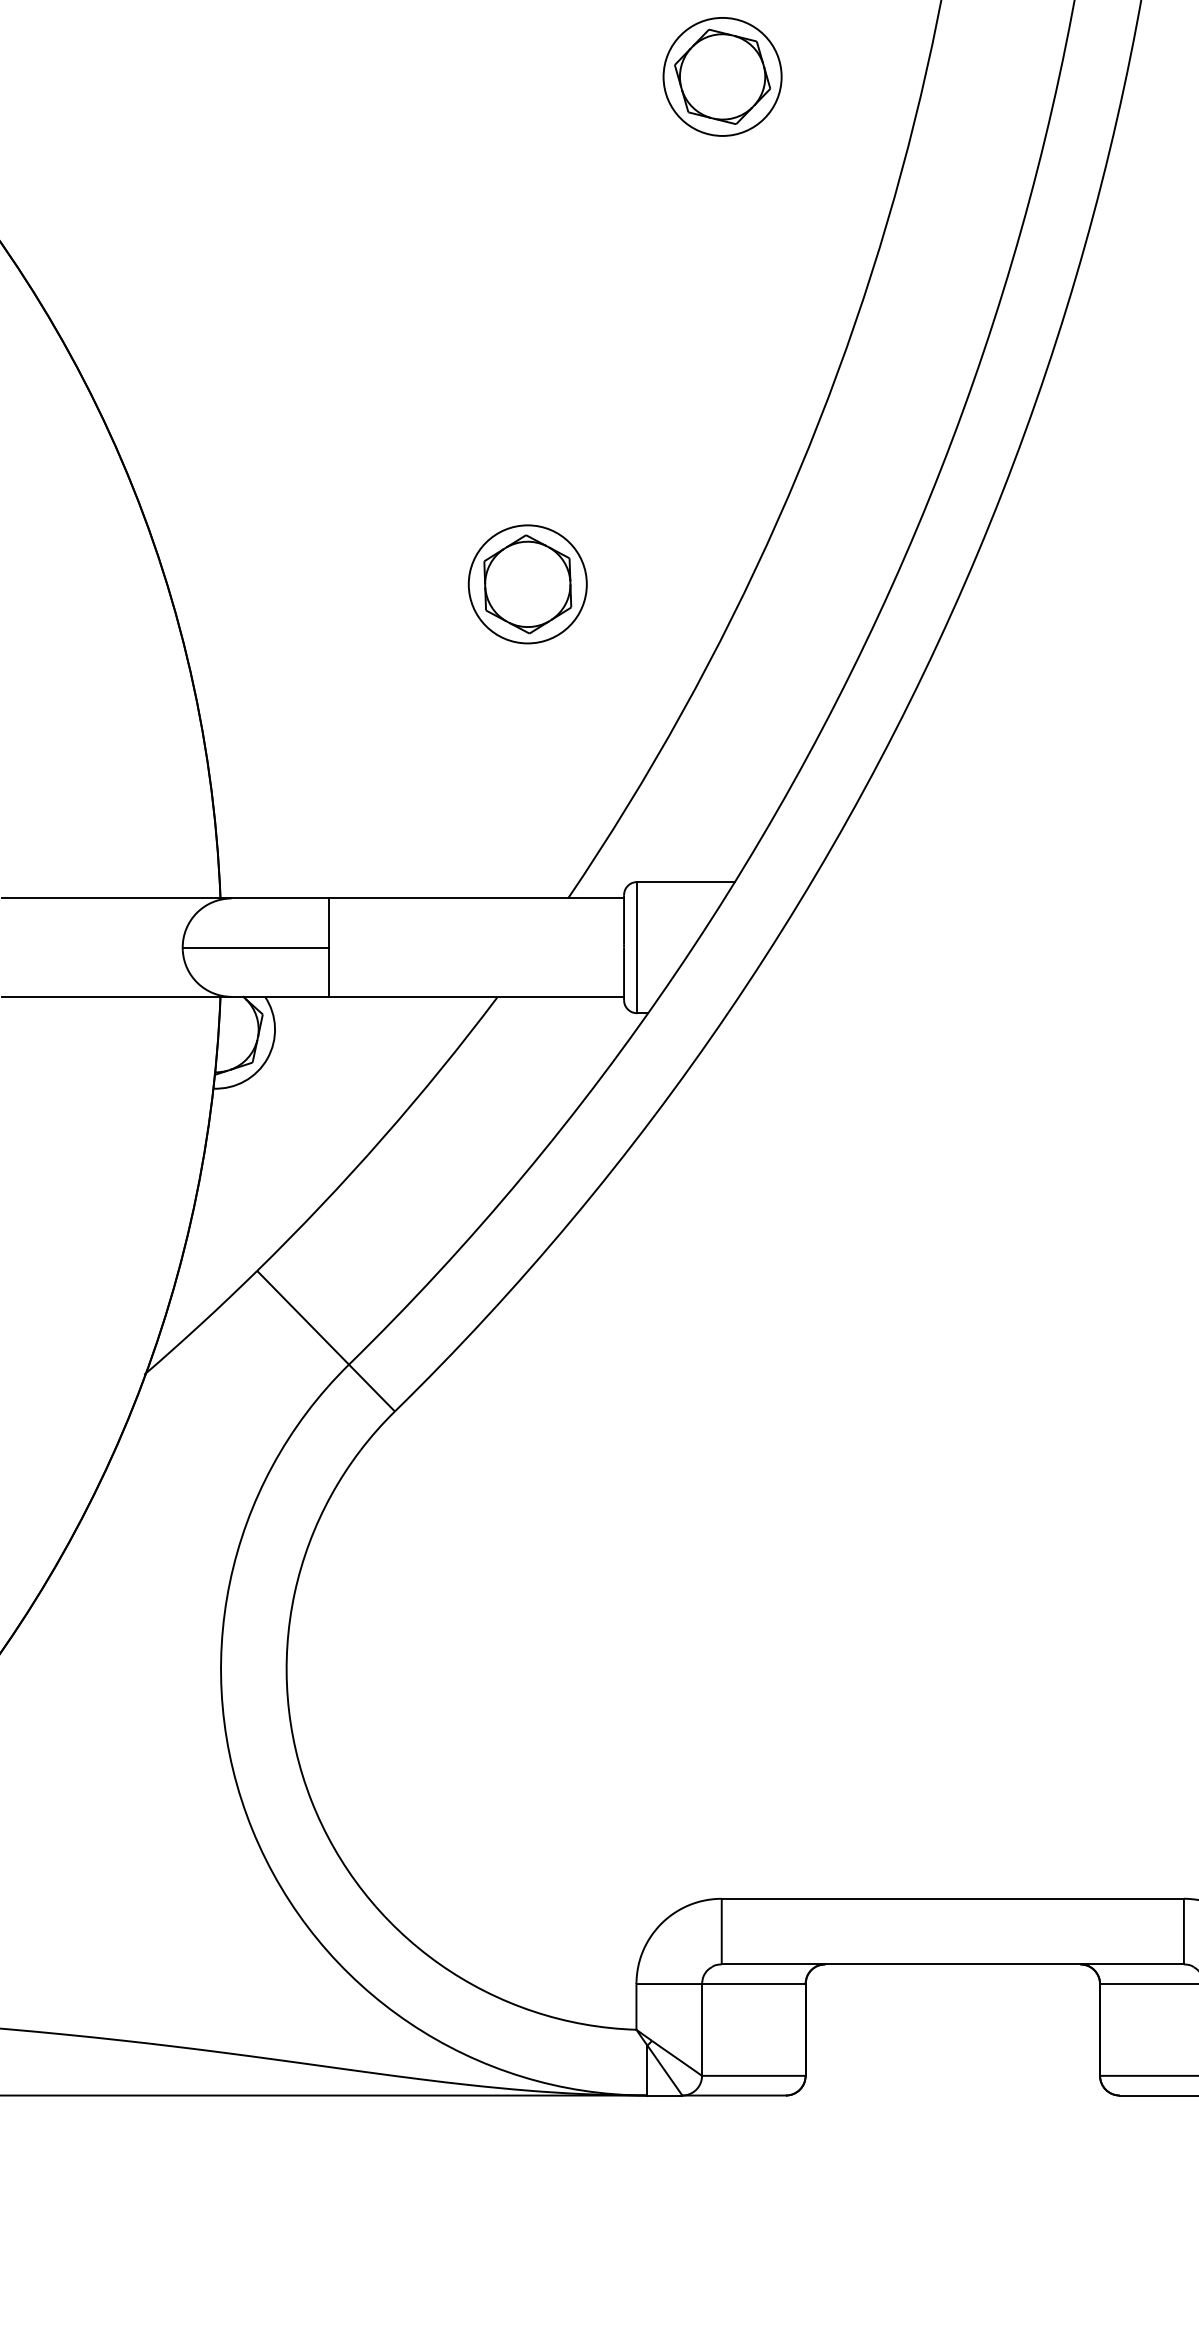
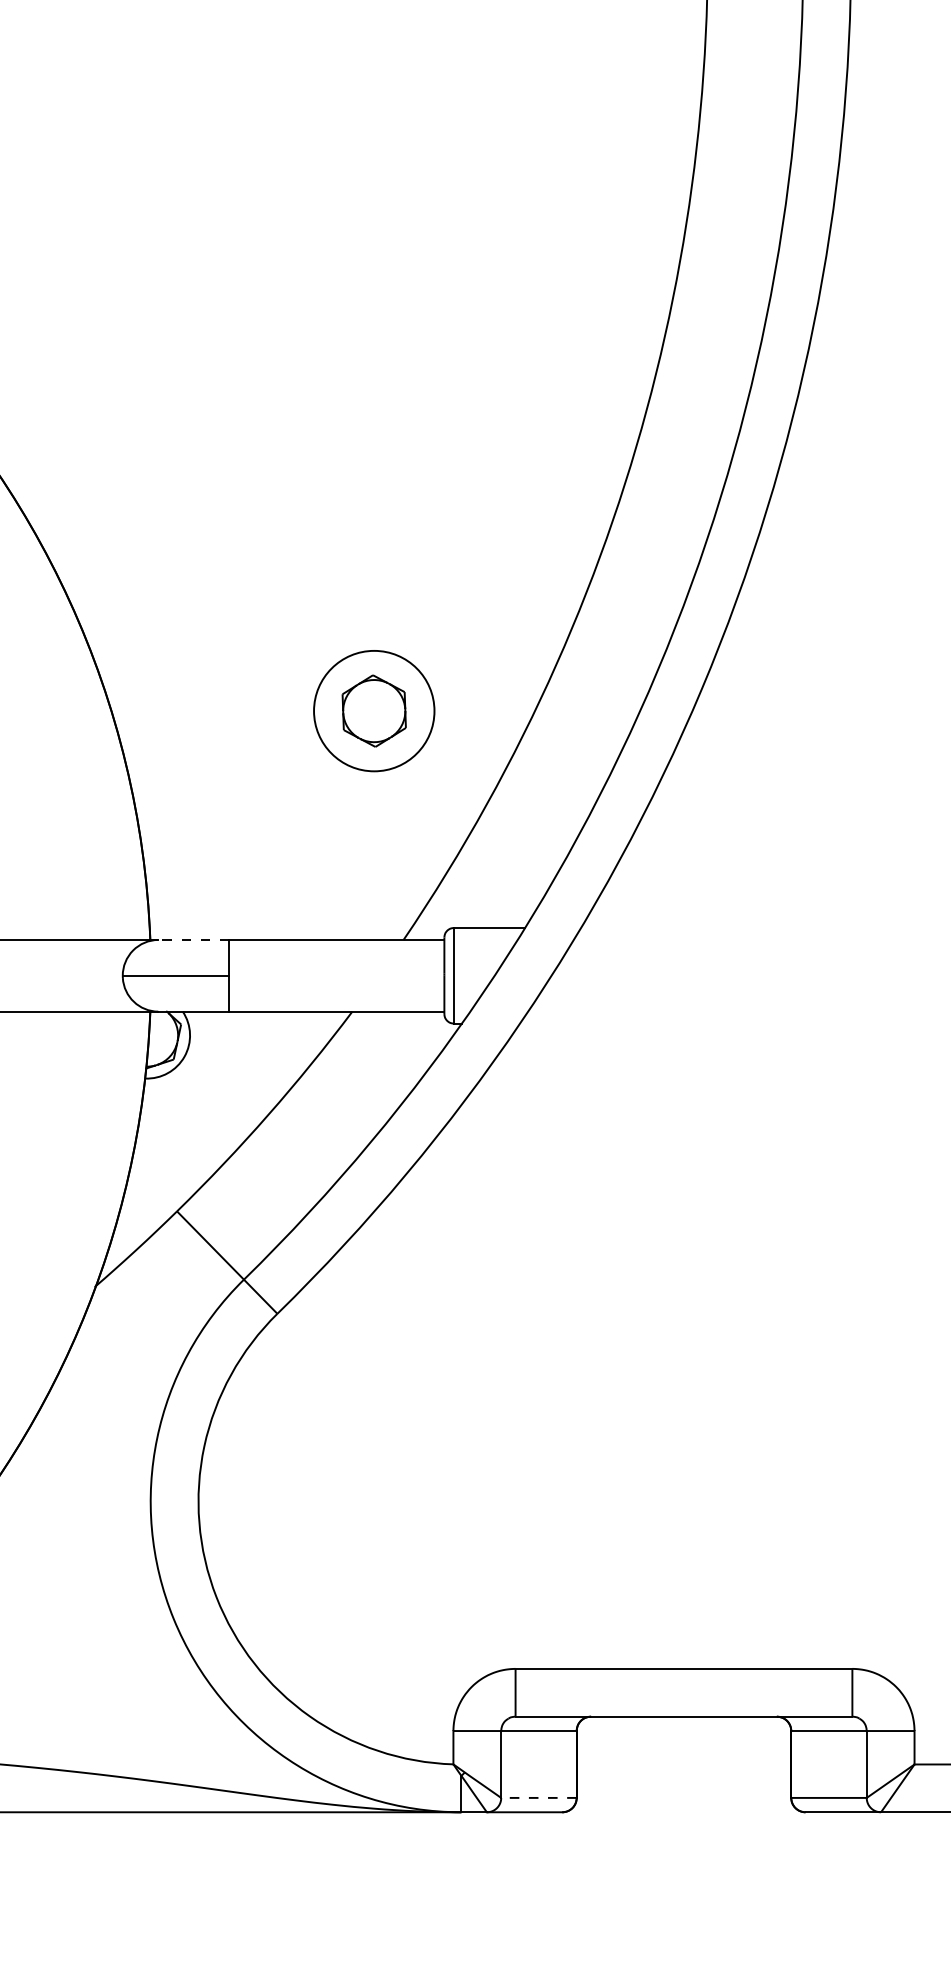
part: (723, 77) -> (516, 341), removed
circle: (528, 584) -> (374, 711), size x1.4
line: (279, 897) -> (193, 939), solid -> dashed
line: (753, 2075) -> (538, 1797), solid -> dashed

